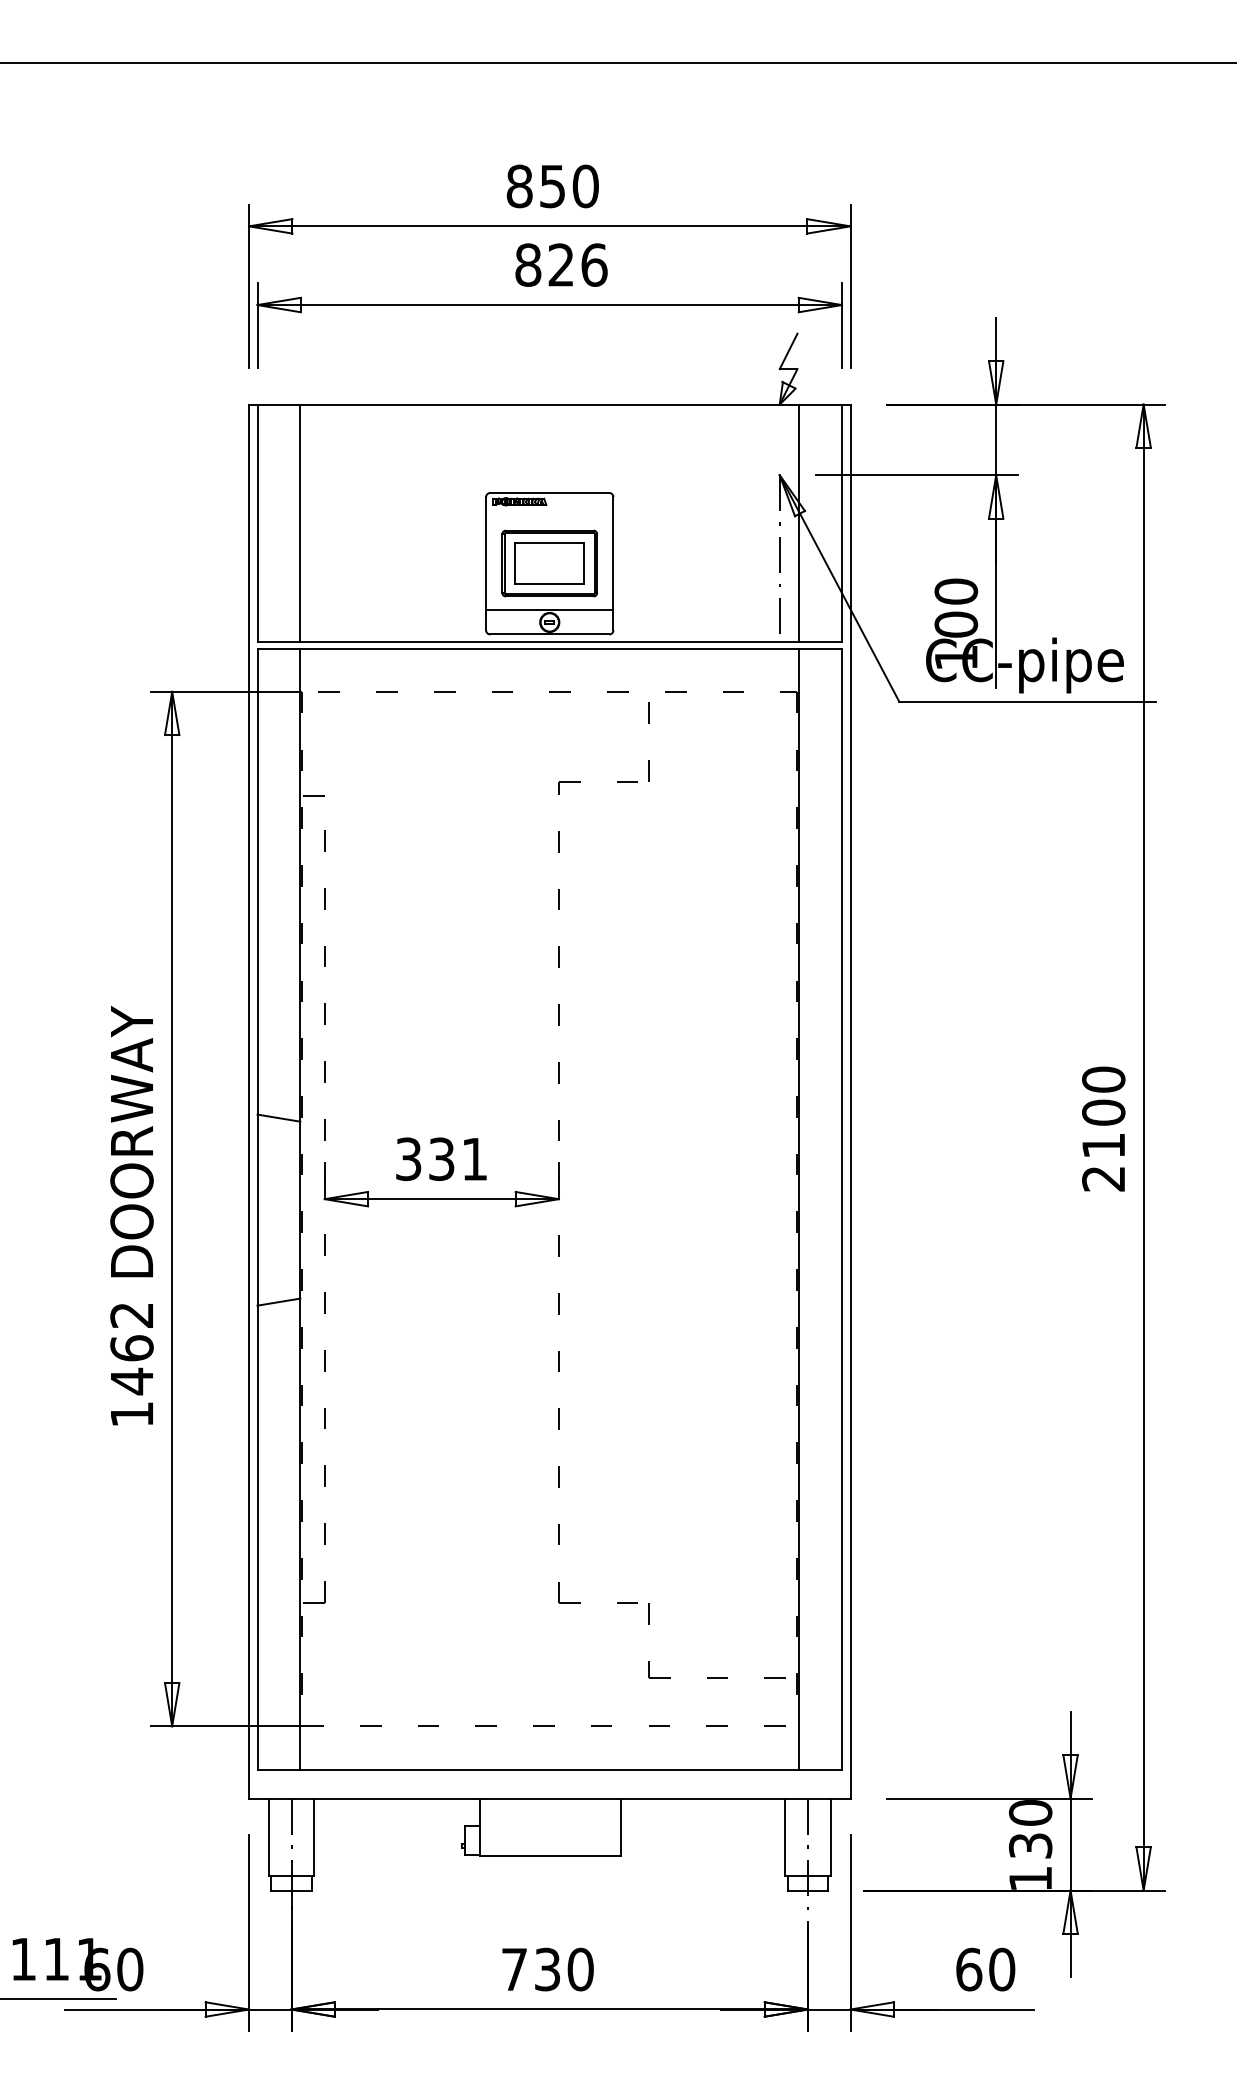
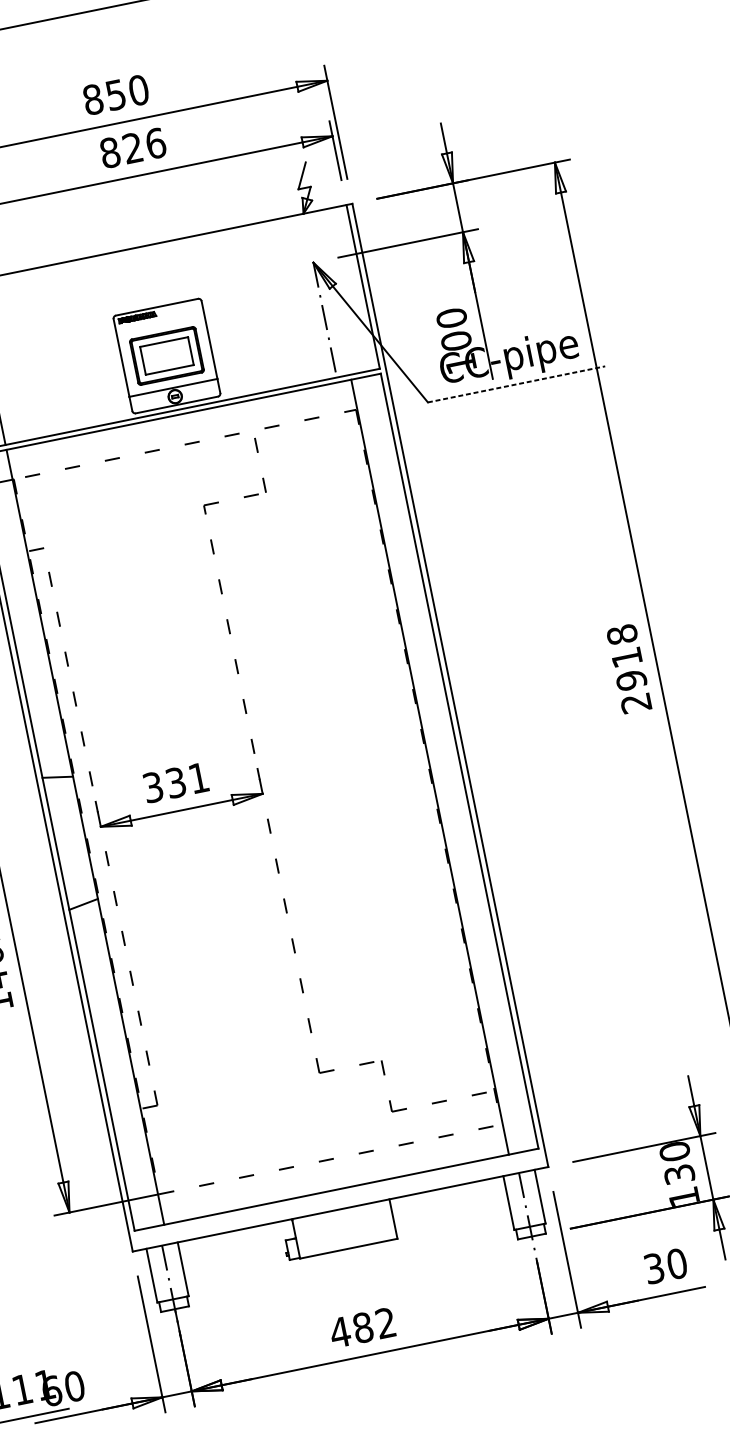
line: (799, 522) -> (333, 292), removed
line: (1028, 701) -> (517, 384), solid -> dashed
text: (1103, 1112) -> (626, 657), 2100 -> 2918
text: (546, 1969) -> (362, 1327), 730 -> 482
text: (969, 1969) -> (654, 1268), 60 -> 30

